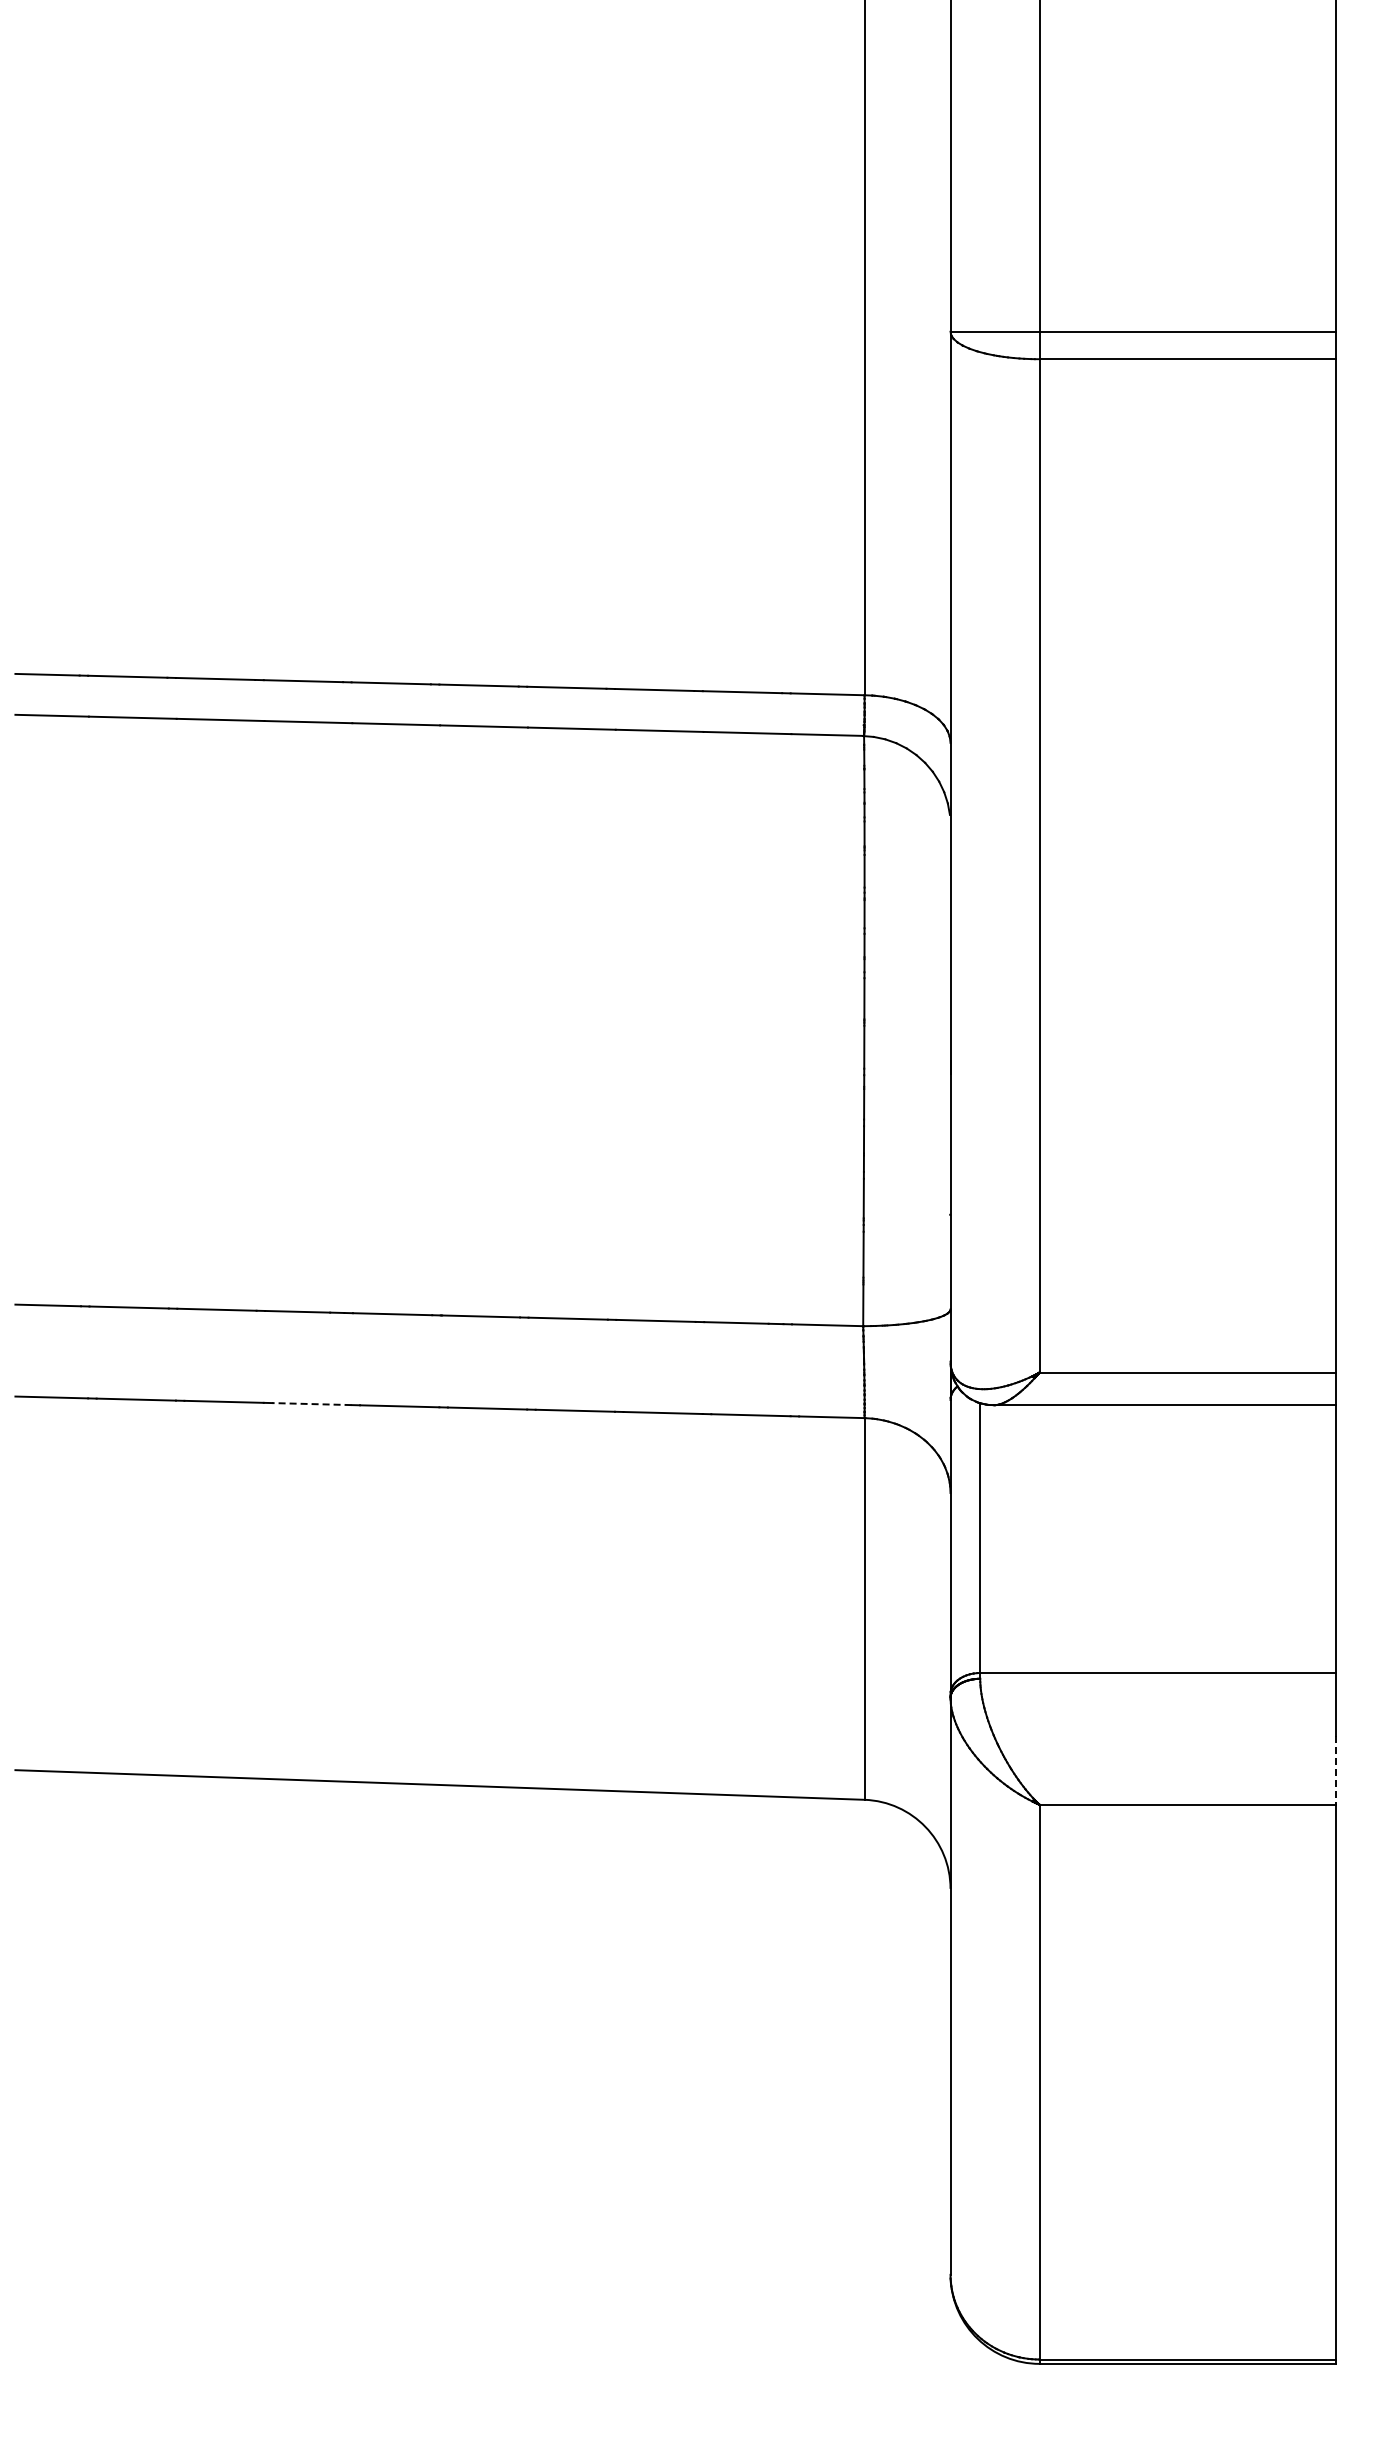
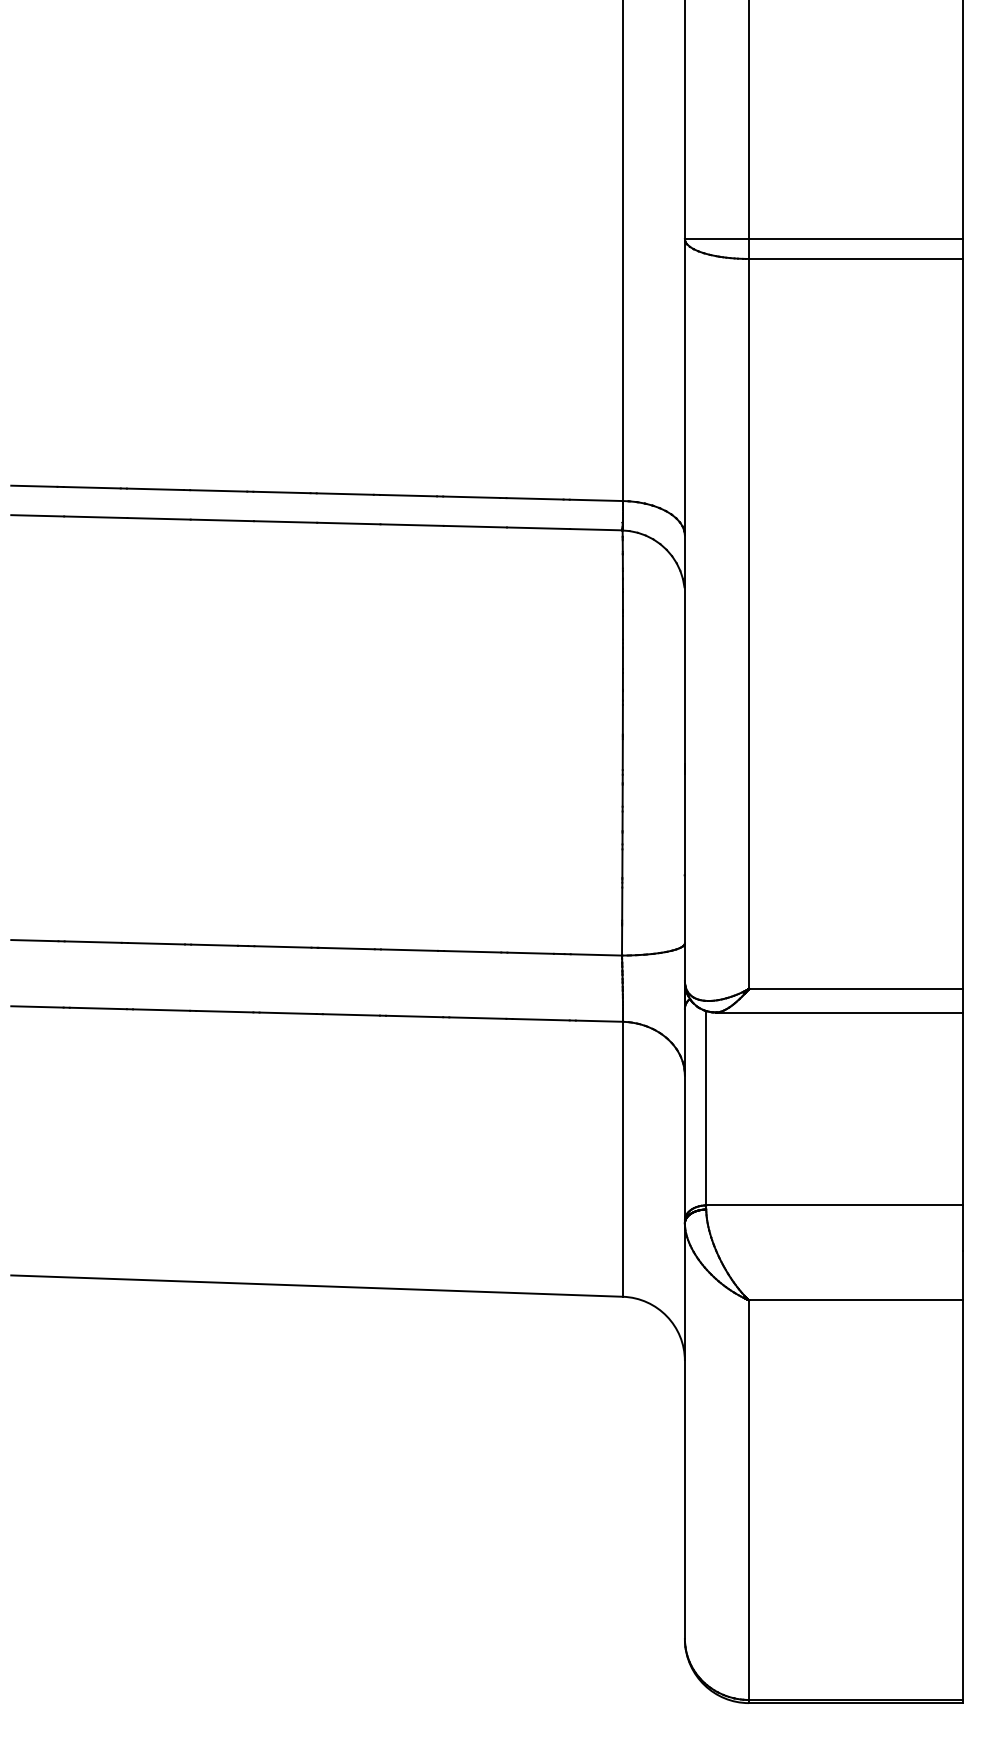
line: (311, 1404) -> (224, 1011), dashed -> solid
line: (1336, 1770) -> (962, 1275), dashed -> solid

